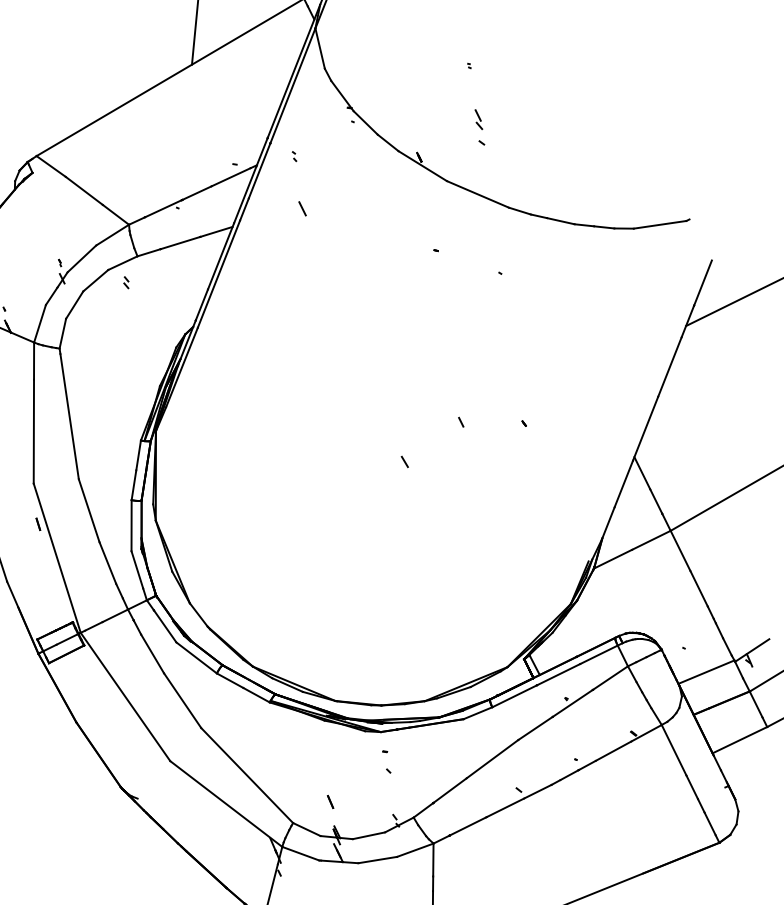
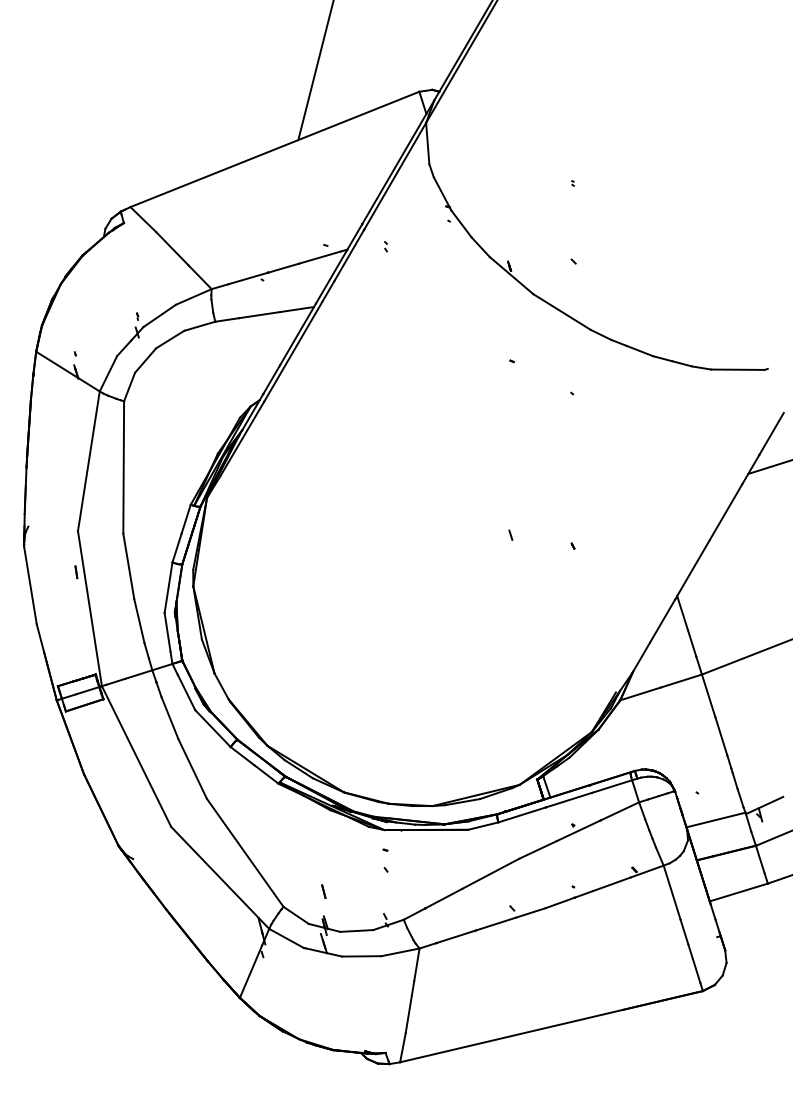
part: (478, 119) -> (573, 237), removed
line: (302, 208) -> (385, 299), removed
part: (126, 281) -> (200, 345), removed
line: (404, 461) -> (448, 565), removed

